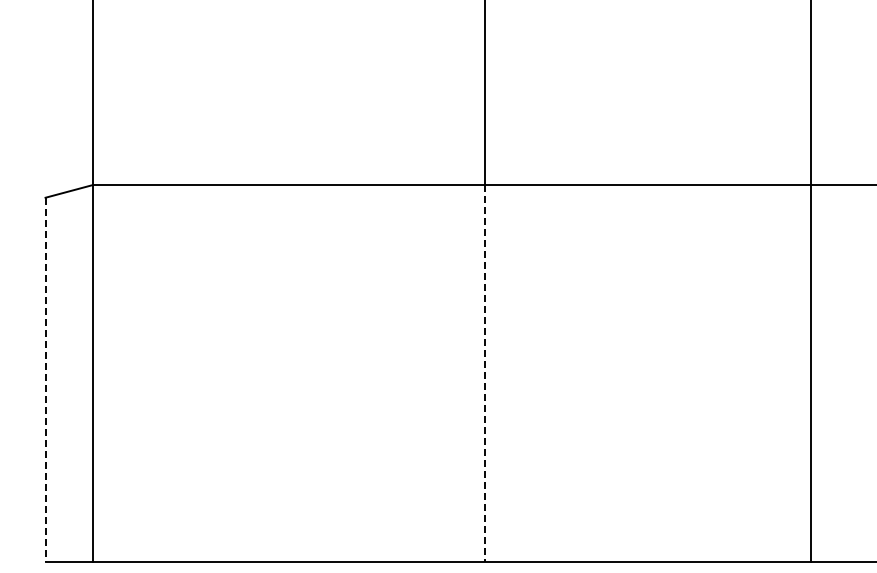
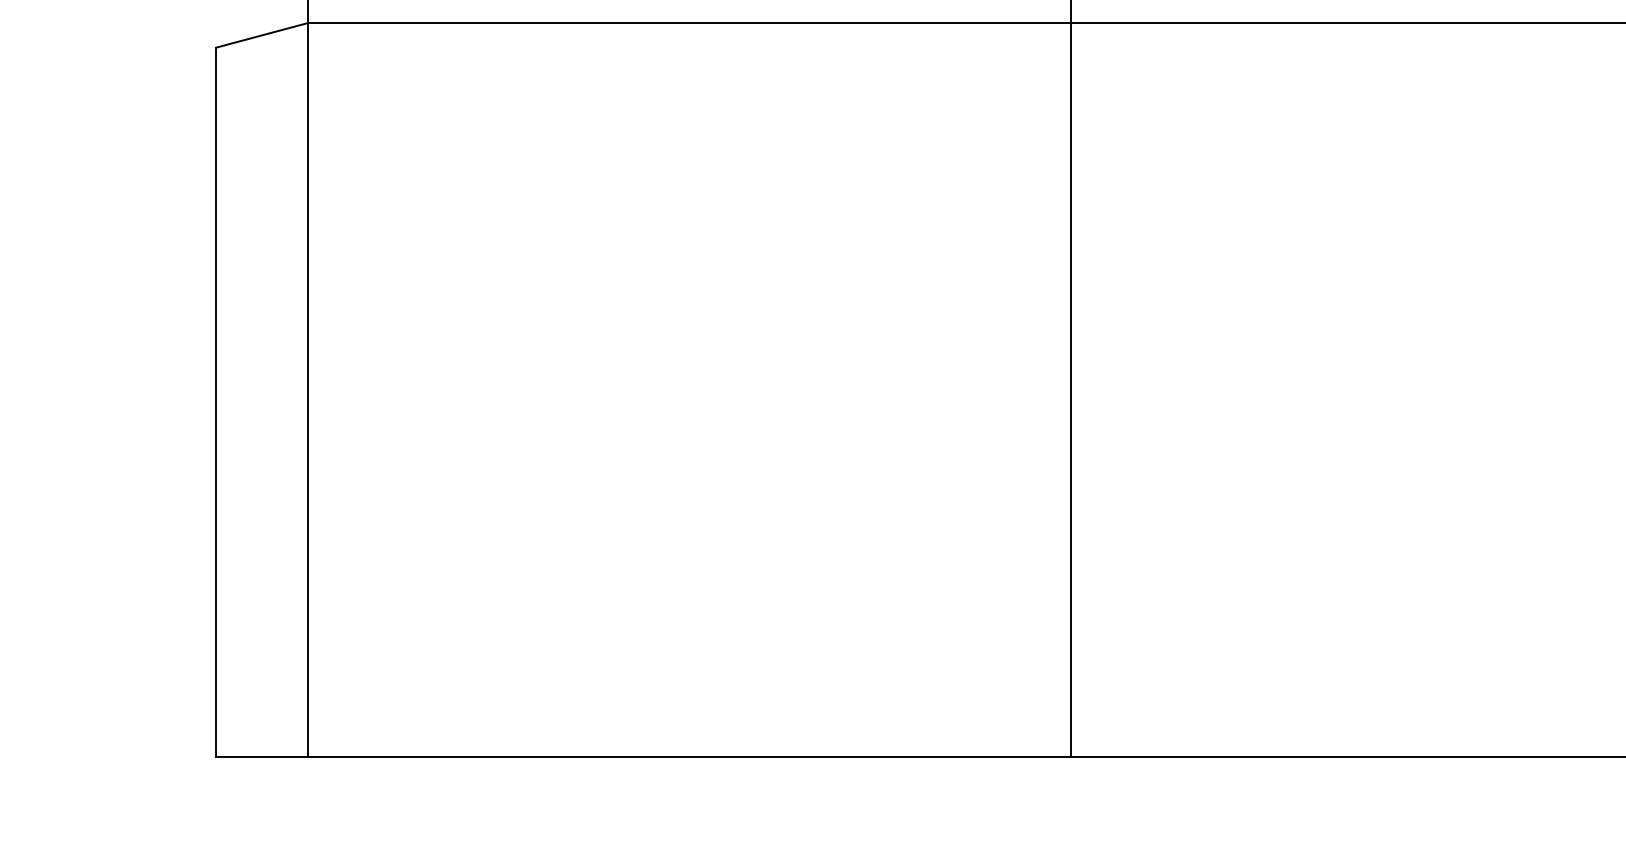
line: (484, 373) -> (1070, 389), dashed -> solid
line: (45, 380) -> (216, 403), dashed -> solid

